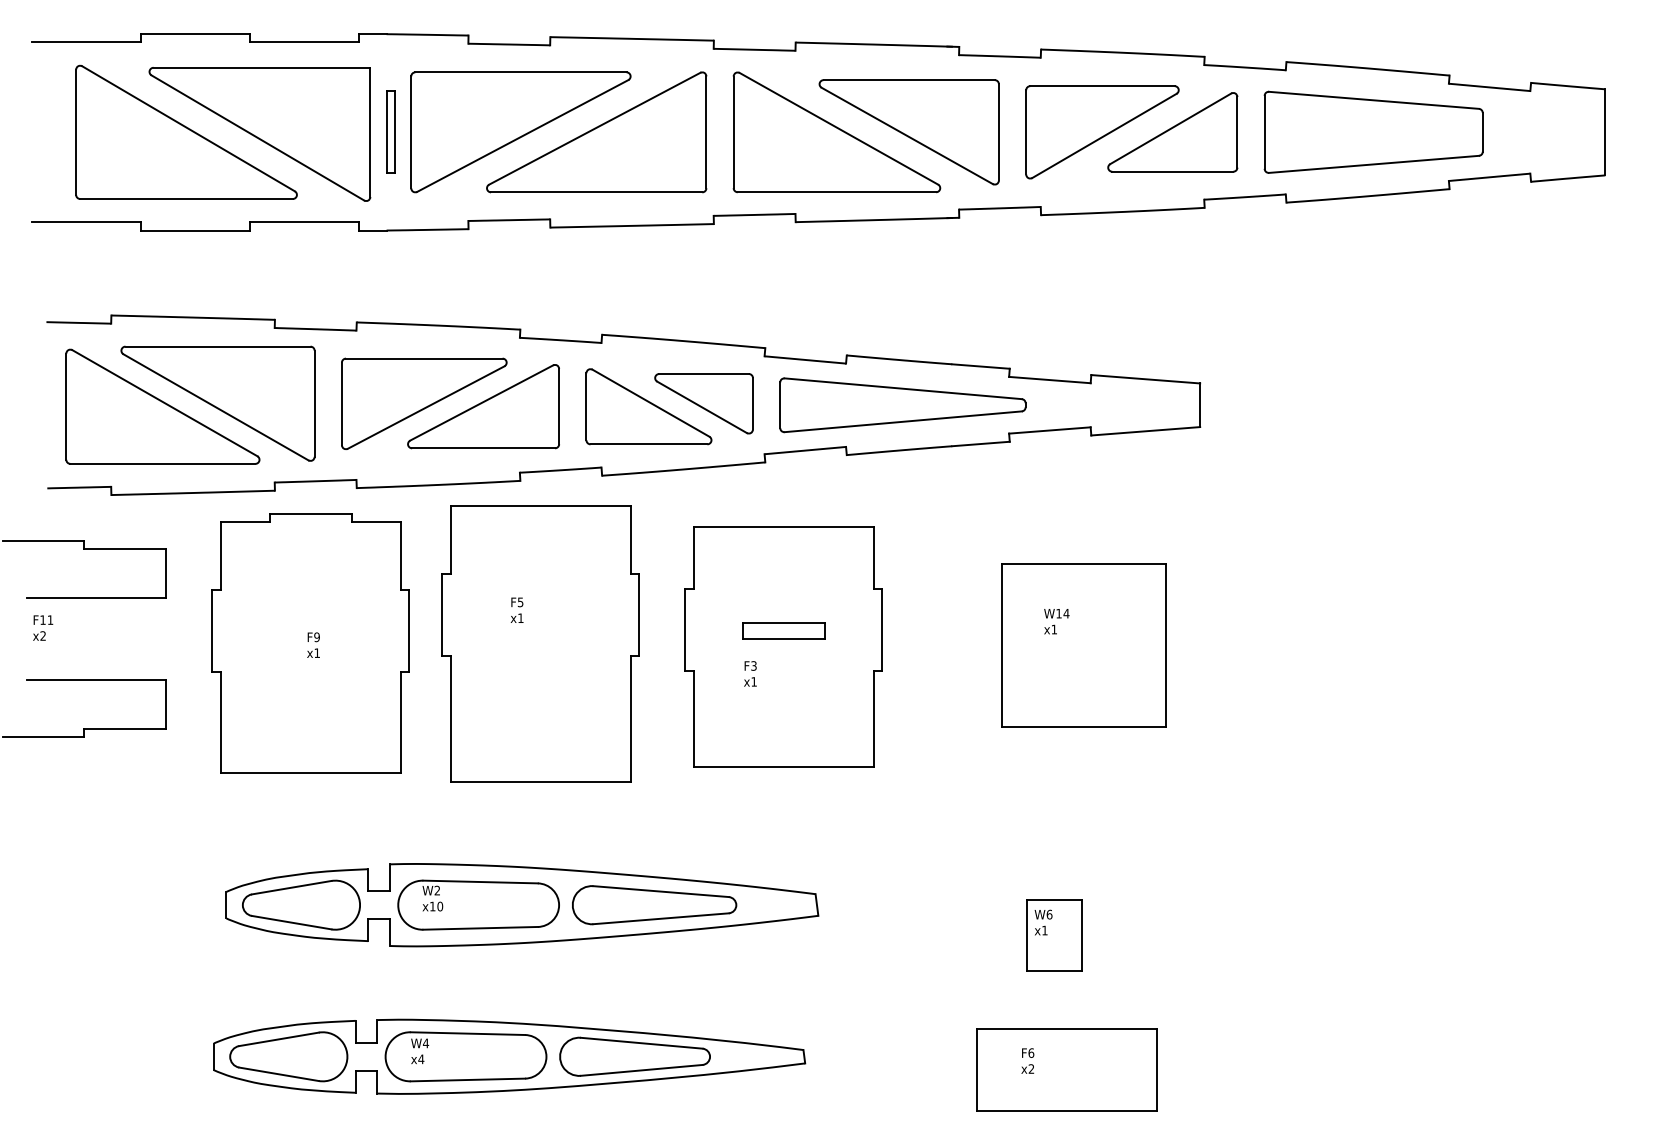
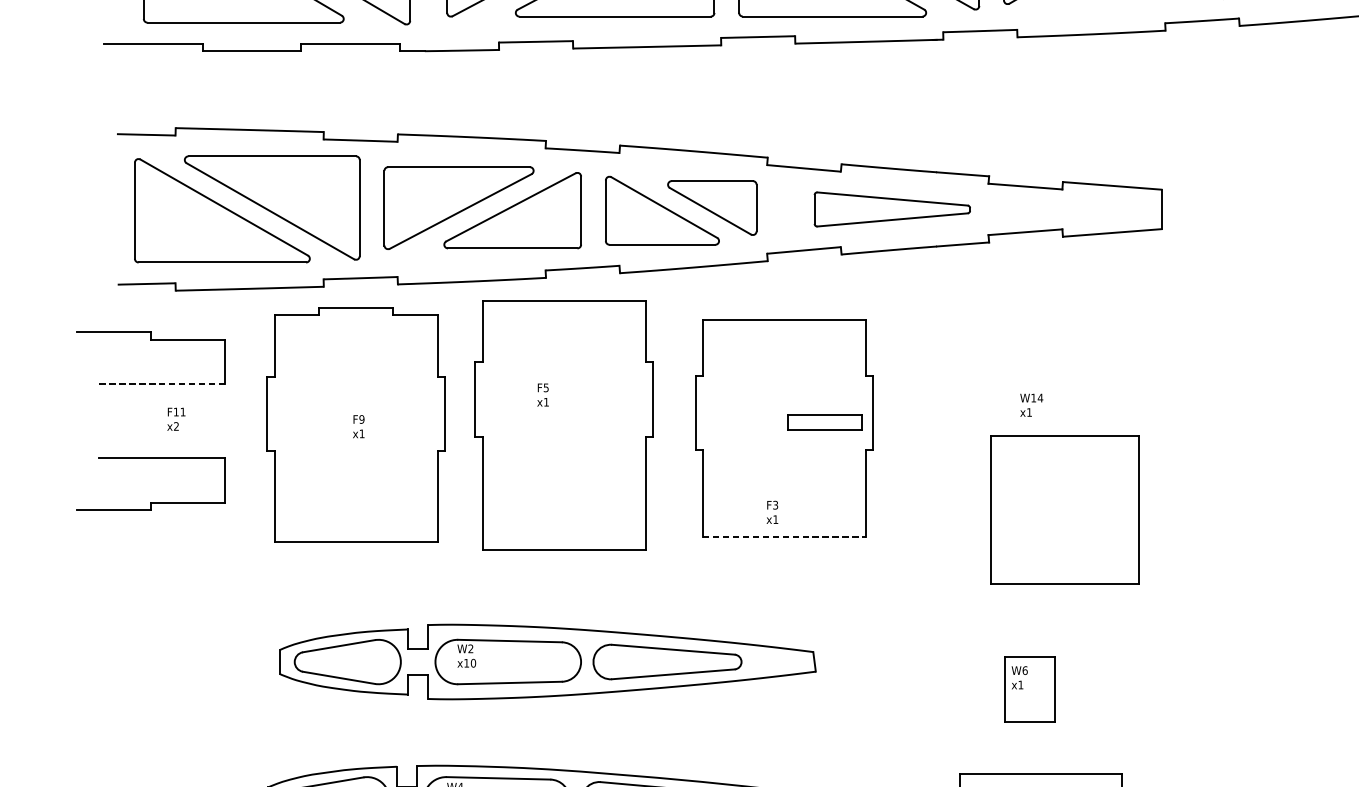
part: (902, 405) -> (892, 209), size x0.7
line: (96, 598) -> (162, 384), solid -> dashed
text: (43, 627) -> (176, 418), moved
part: (783, 630) -> (825, 422), moved
part: (1083, 645) -> (1064, 510), moved
text: (750, 673) -> (772, 512), moved
line: (783, 767) -> (784, 537), solid -> dashed

